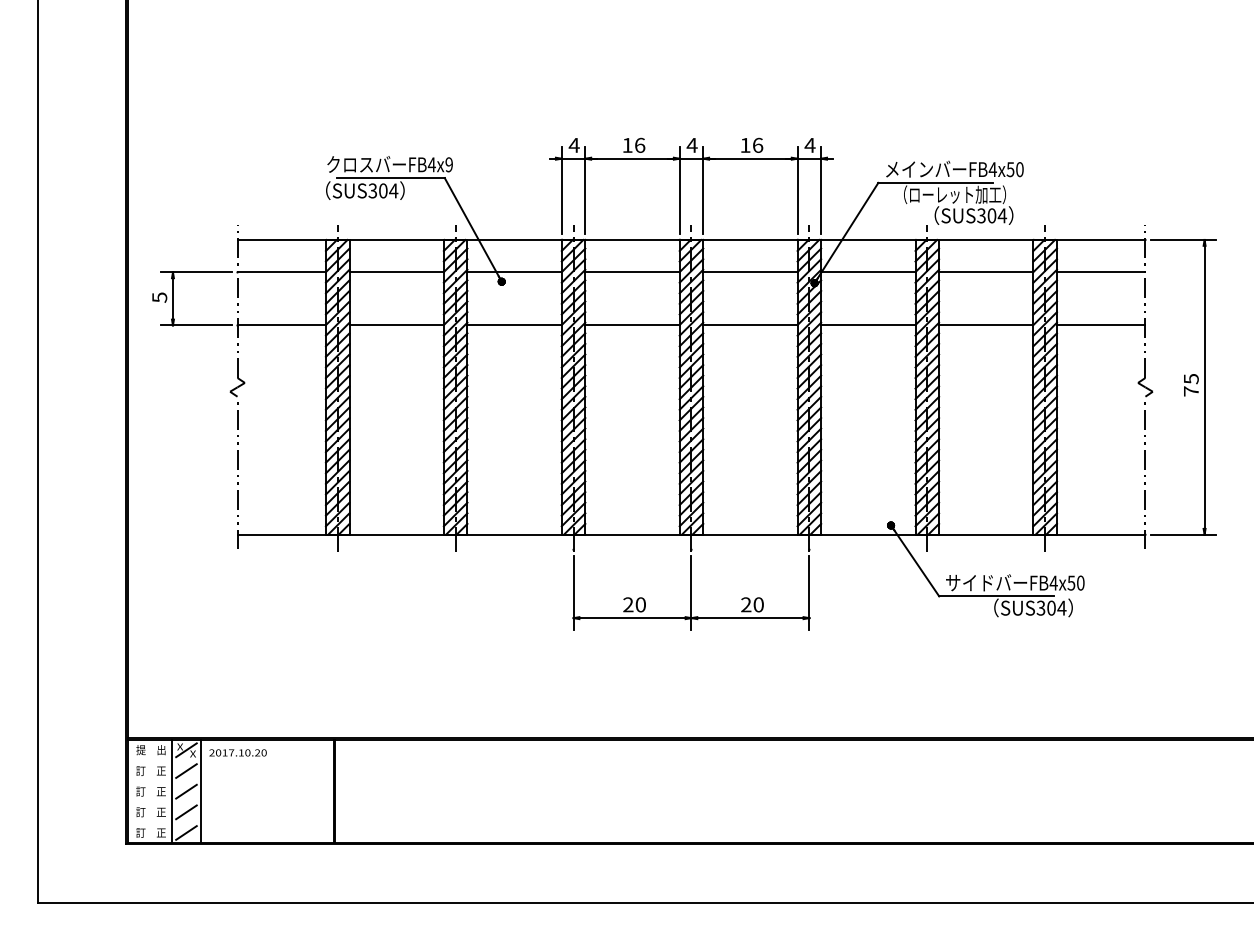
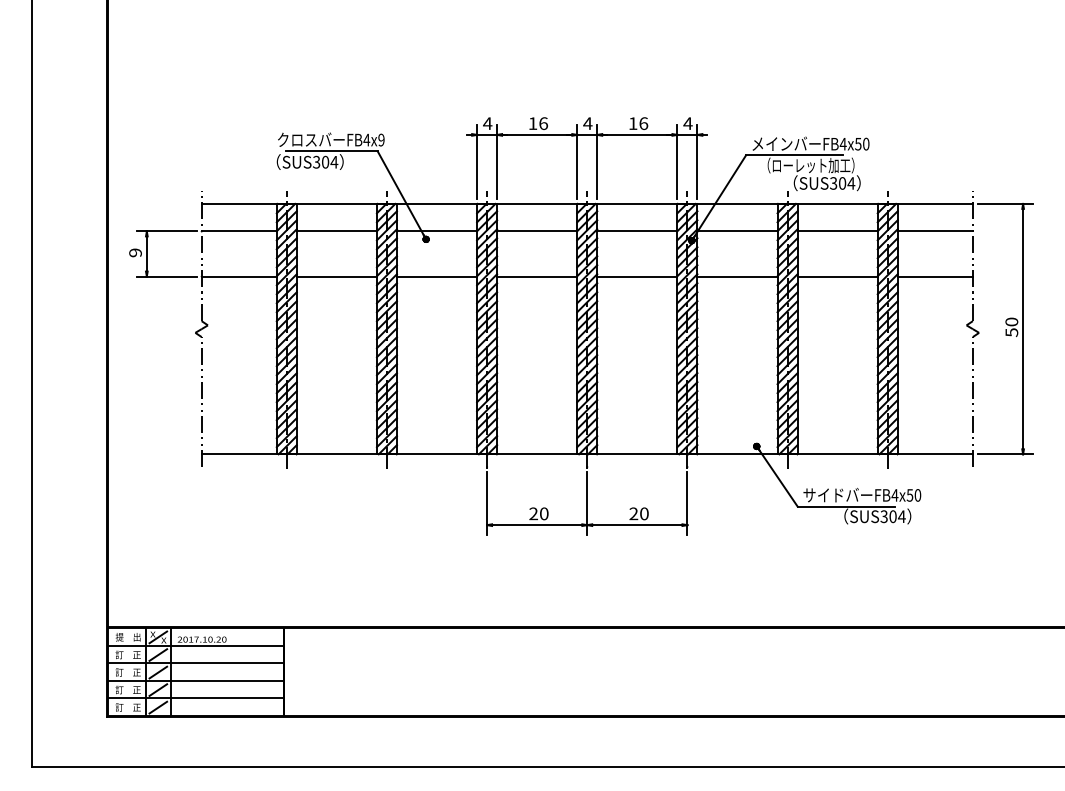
text: (159, 297) -> (135, 252), 5 -> 9
text: (1190, 384) -> (1011, 326), 75 -> 50
line: (230, 760) -> (195, 646), added
line: (230, 780) -> (195, 663), added
line: (230, 801) -> (195, 680), added
line: (230, 822) -> (195, 698), added

